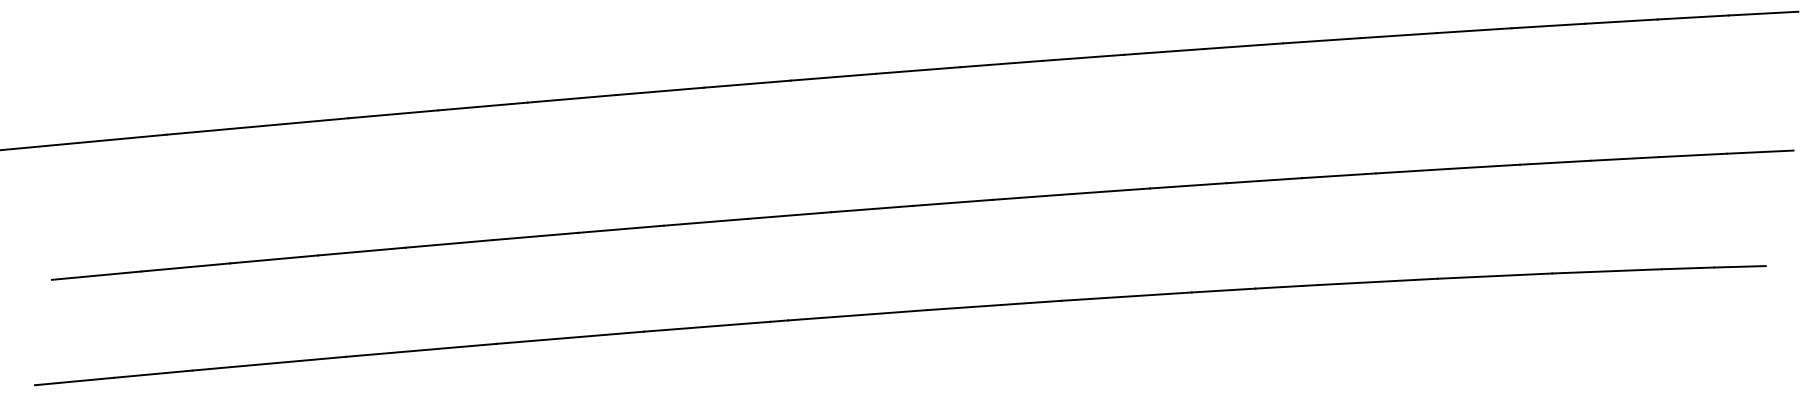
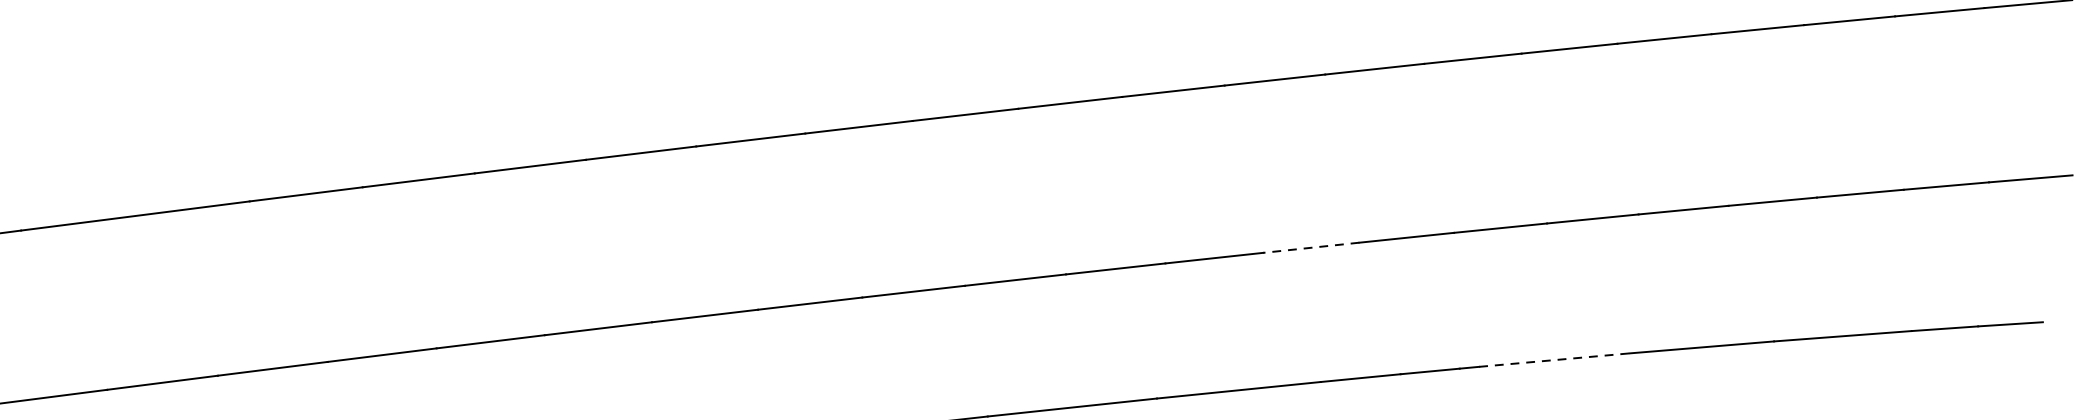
line: (1187, 185) -> (1310, 247), solid -> dashed
line: (1378, 281) -> (1555, 359), solid -> dashed

